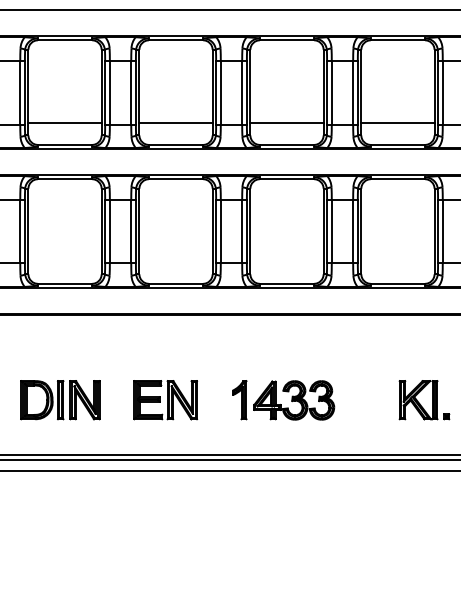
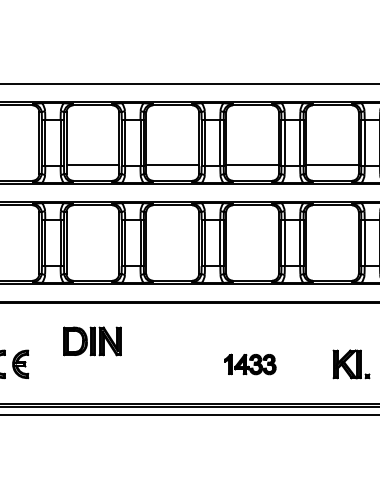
part: (60, 400) -> (92, 341), moved
part: (164, 400) -> (164, 364), removed
part: (284, 400) -> (250, 364), size x0.7

